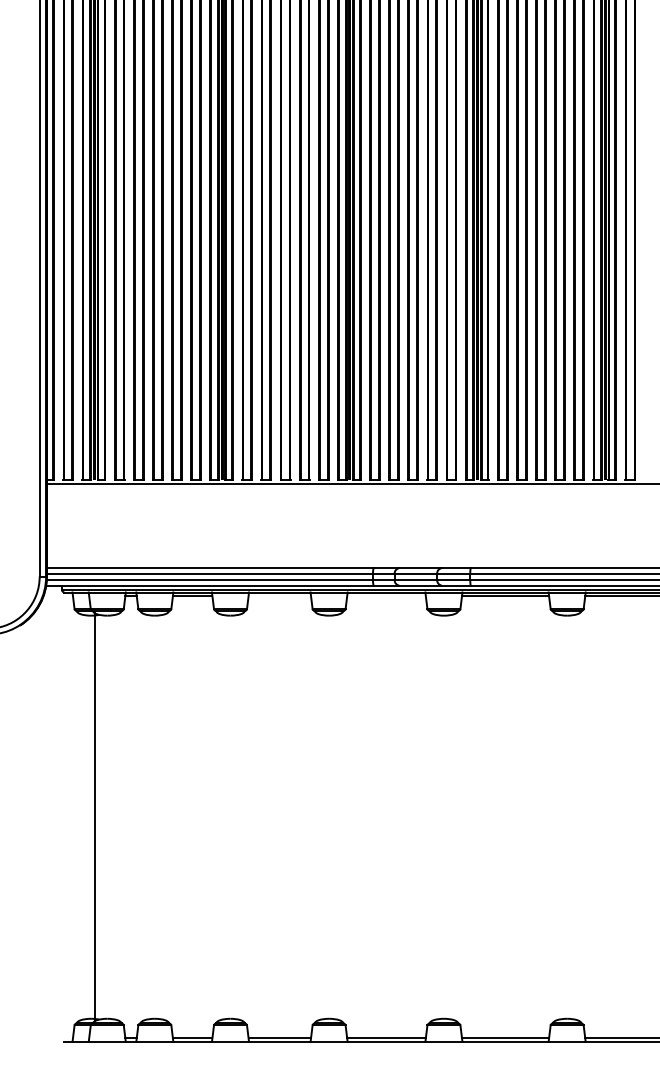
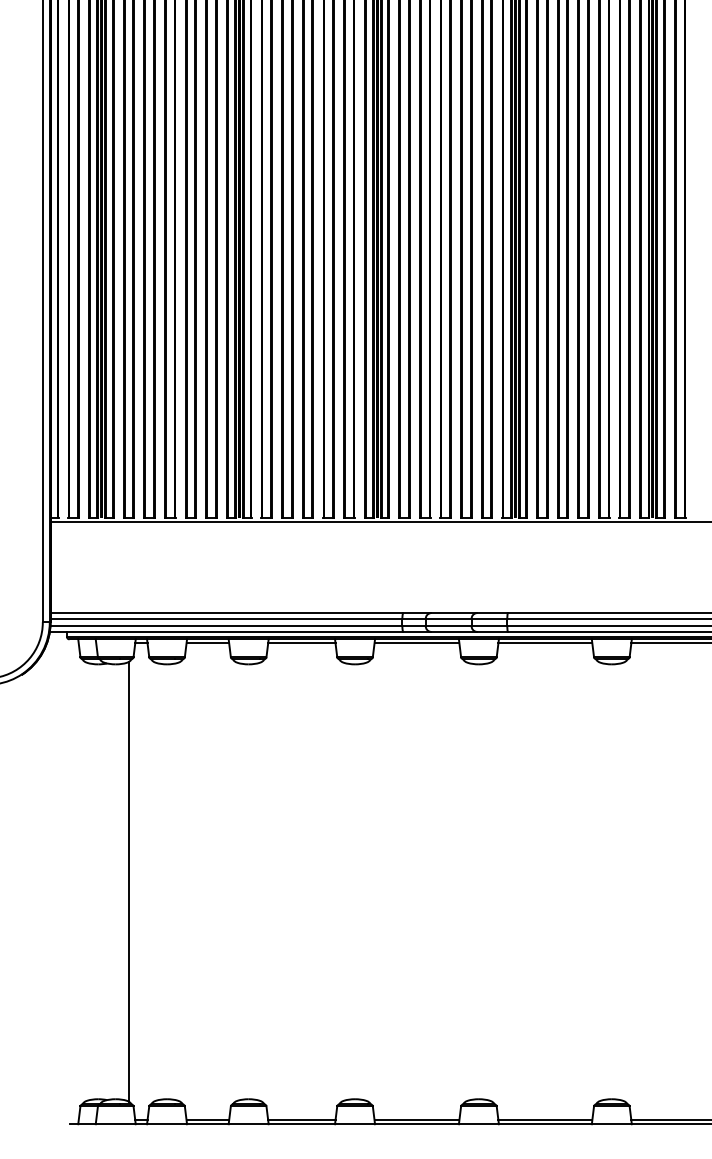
line: (279, 596) -> (301, 643), added
line: (386, 596) -> (416, 643), added
line: (95, 816) -> (129, 881), moved

